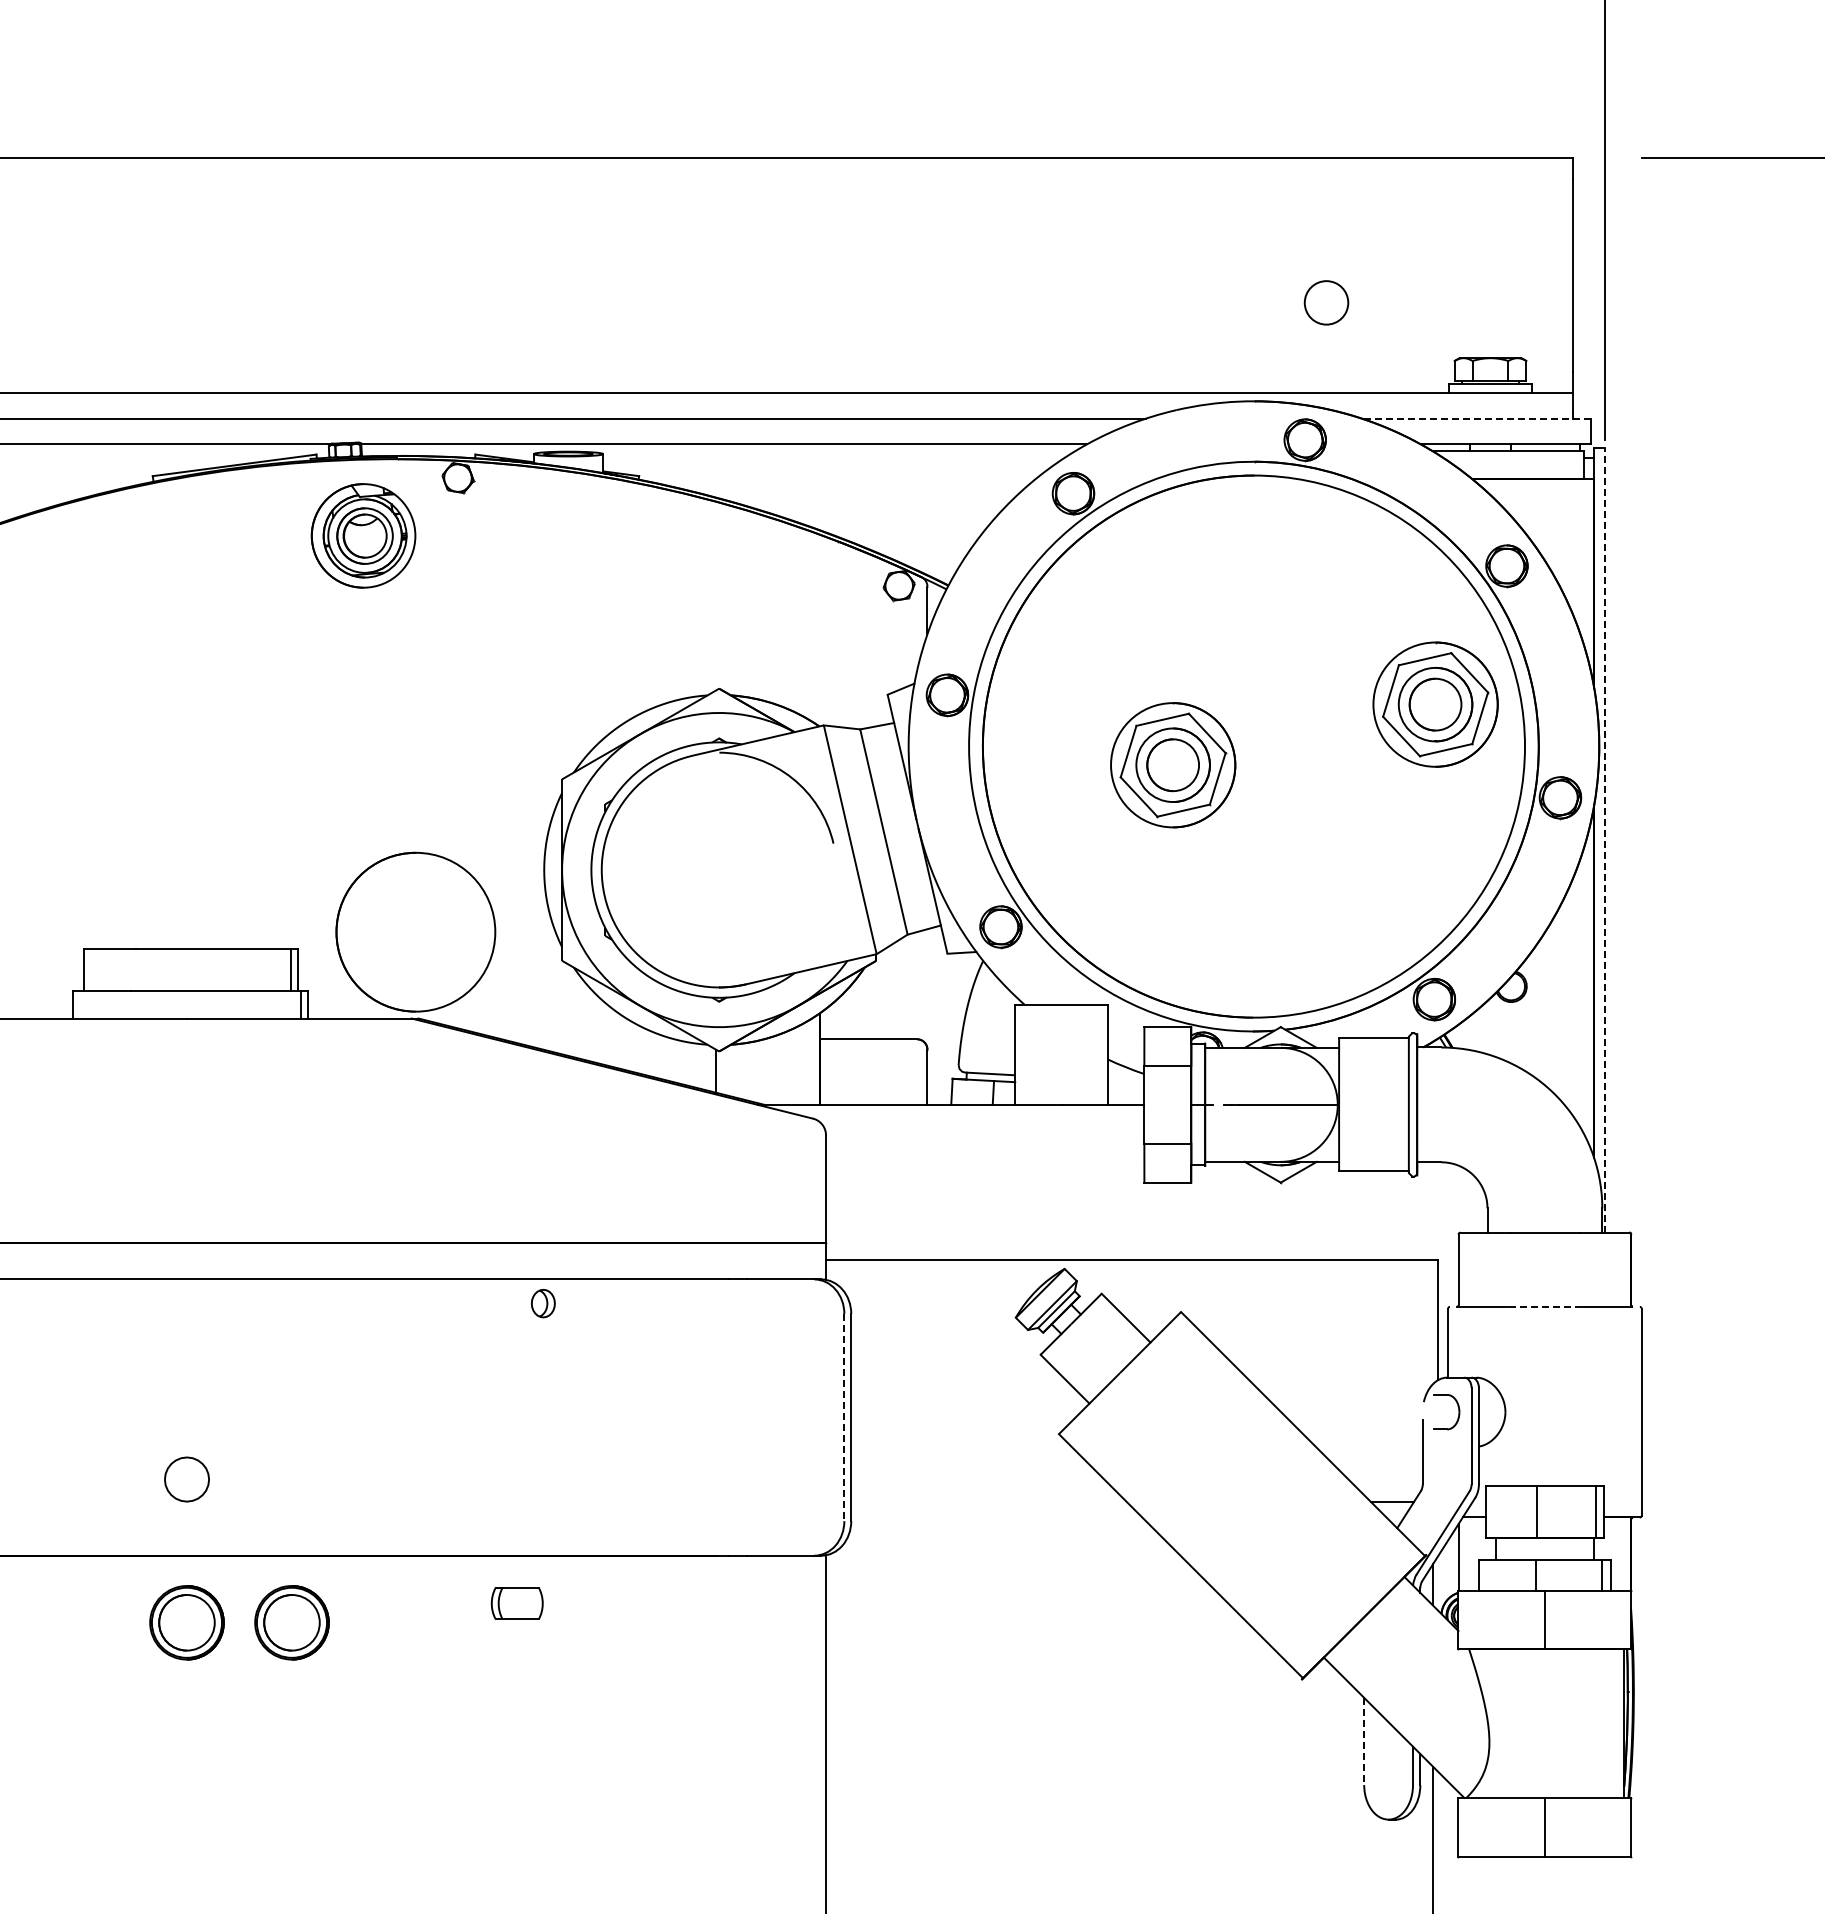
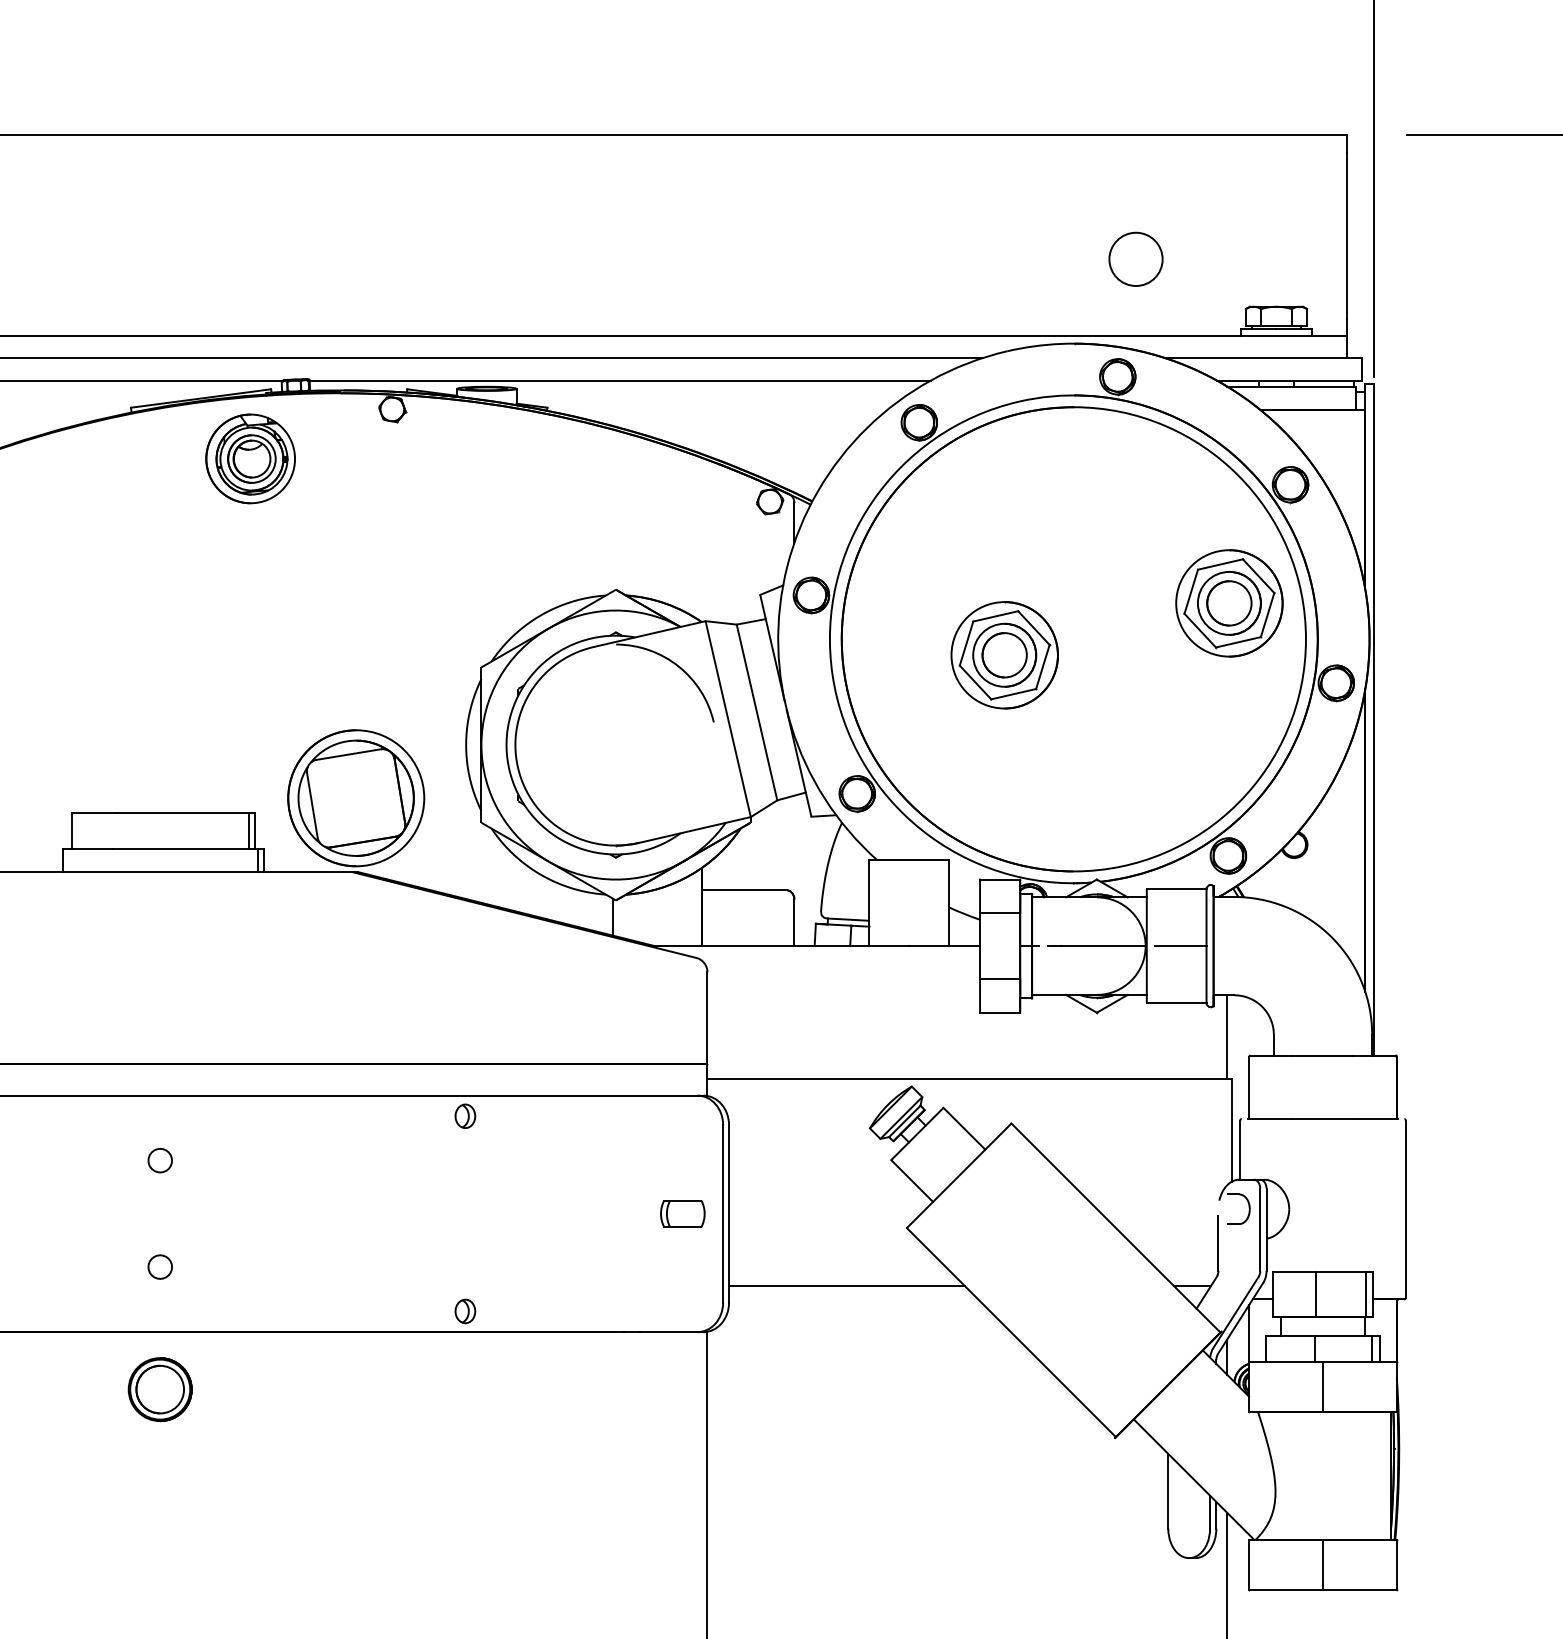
circle: (1326, 302) -> (1136, 259), size x1.43
line: (1476, 418) -> (1264, 358), dashed -> solid
part: (363, 535) -> (250, 458), moved
line: (1604, 839) -> (1374, 718), dashed -> solid
part: (415, 932) -> (355, 798), added
line: (1378, 1104) -> (1180, 945), added
line: (1432, 1211) -> (1226, 1037), added
line: (1544, 1306) -> (1322, 1118), dashed -> solid
part: (186, 1355) -> (159, 1160), added
line: (844, 1417) -> (723, 1213), dashed -> solid
part: (186, 1479) -> (159, 1266), size x0.62
line: (988, 1501) -> (846, 1285), added
part: (543, 1531) -> (465, 1311), added
part: (516, 1603) -> (682, 1213), moved
part: (291, 1622) -> (249, 1389), removed
line: (1364, 1741) -> (1168, 1491), dashed -> solid

